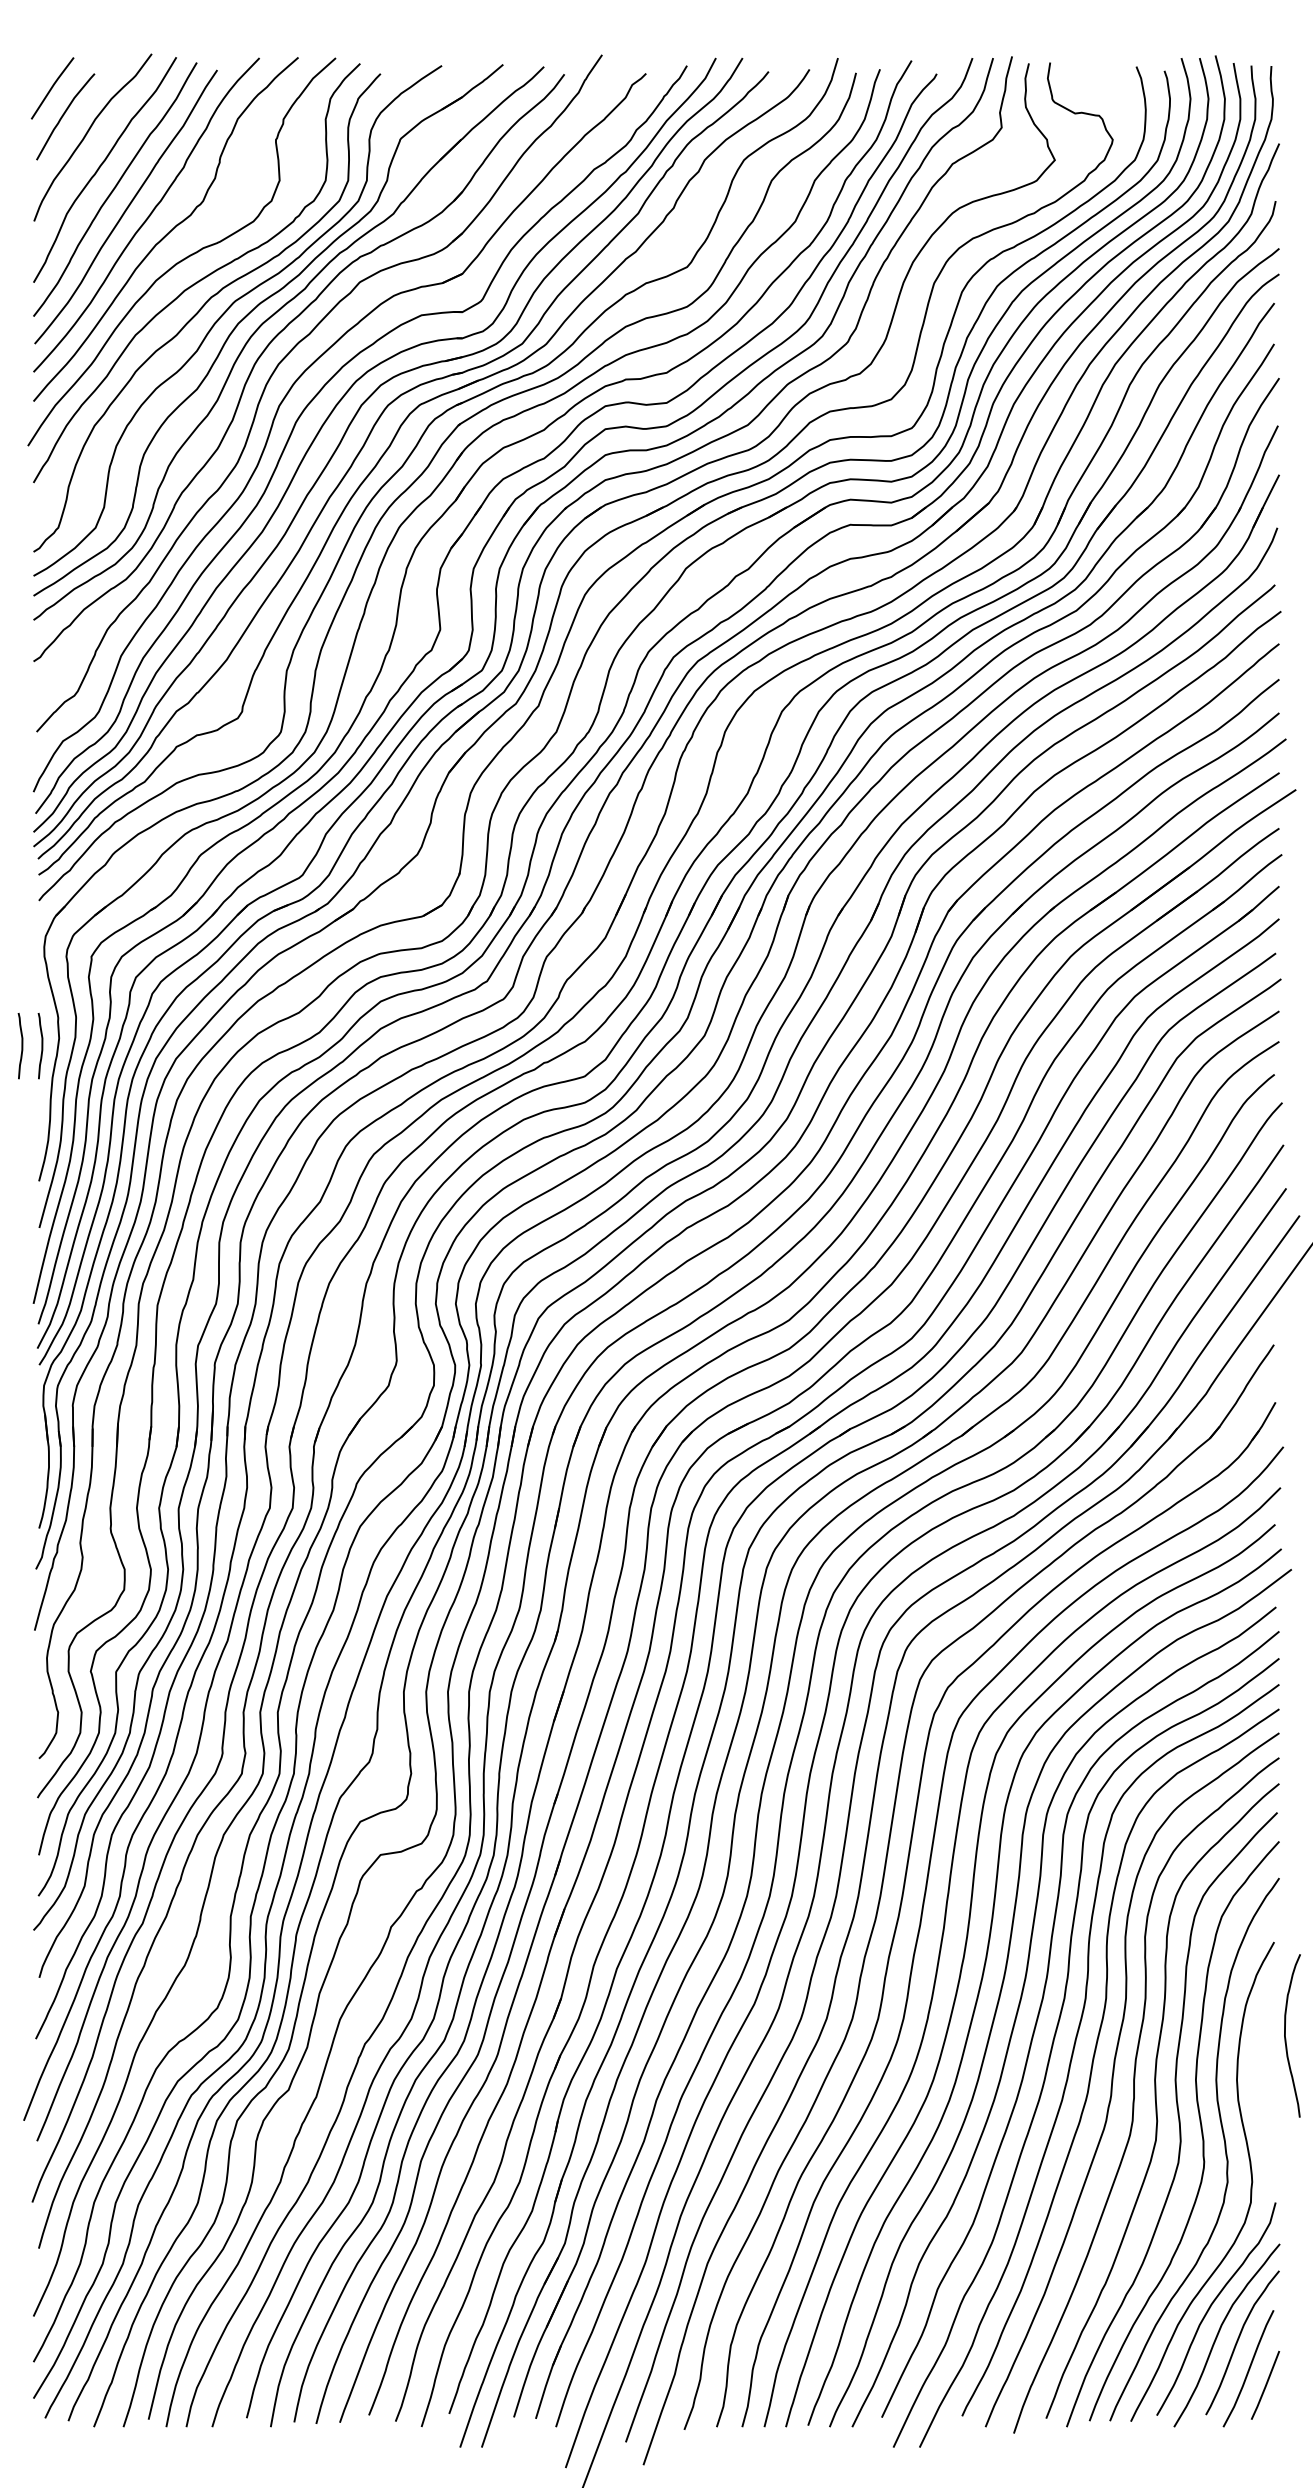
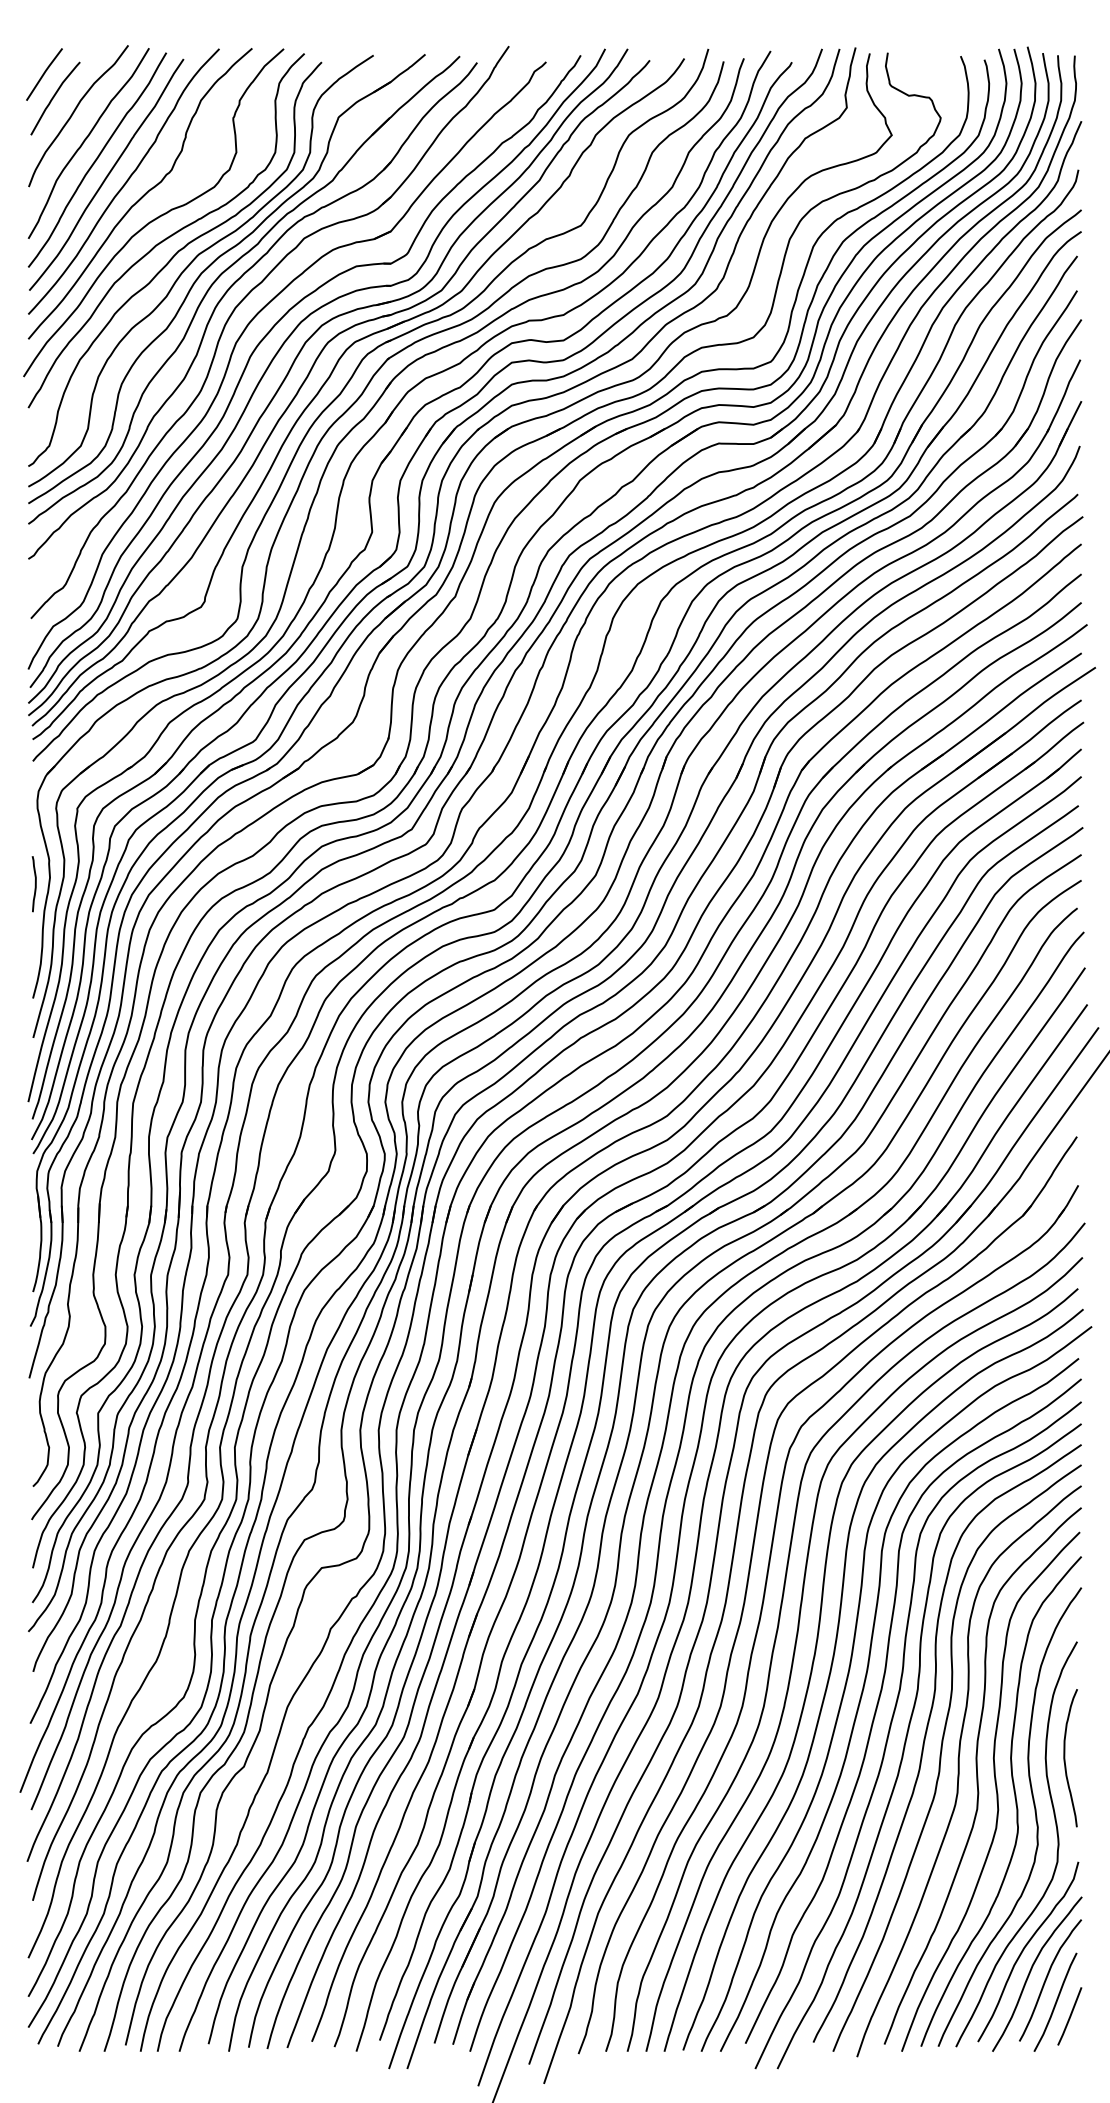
curve: (21, 1046) -> (18, 884), removed
curve: (1286, 2038) -> (1065, 1760), moved

